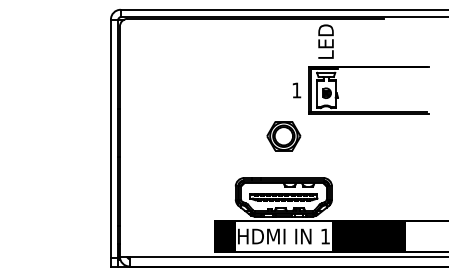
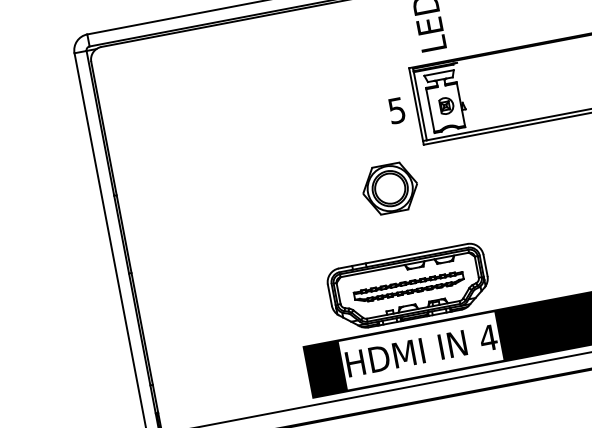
text: (296, 90) -> (396, 110), 1 -> 5
text: (325, 236) -> (488, 337), 1 -> 4

